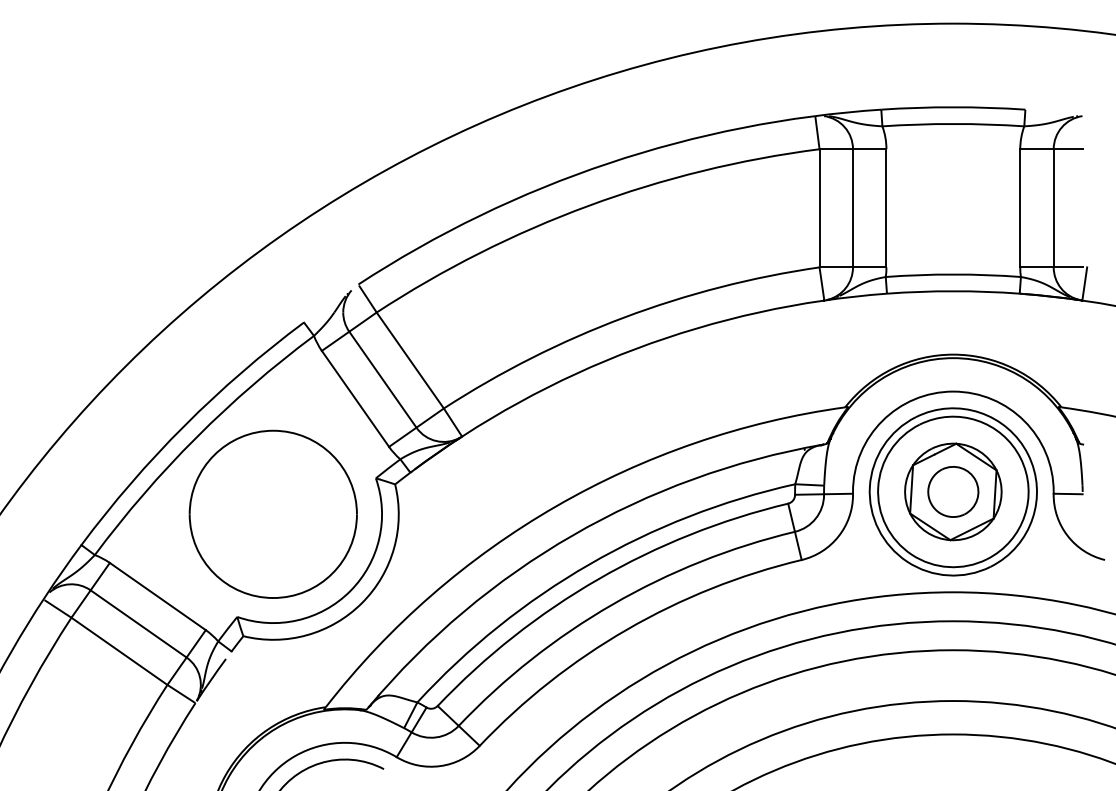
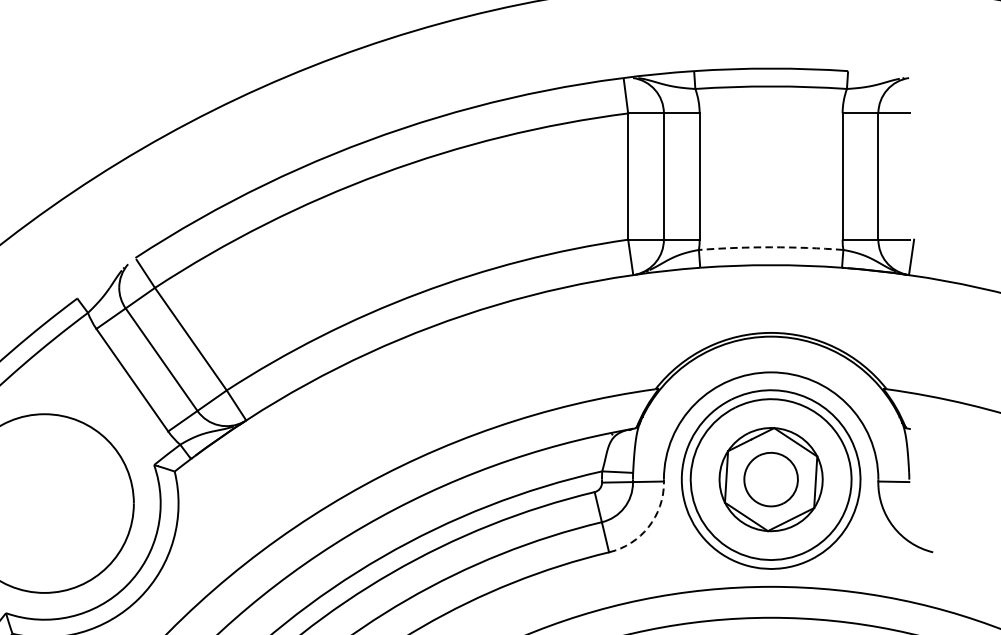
arc: (953, 274) -> (771, 247), solid -> dashed
arc: (838, 536) -> (648, 527), solid -> dashed

